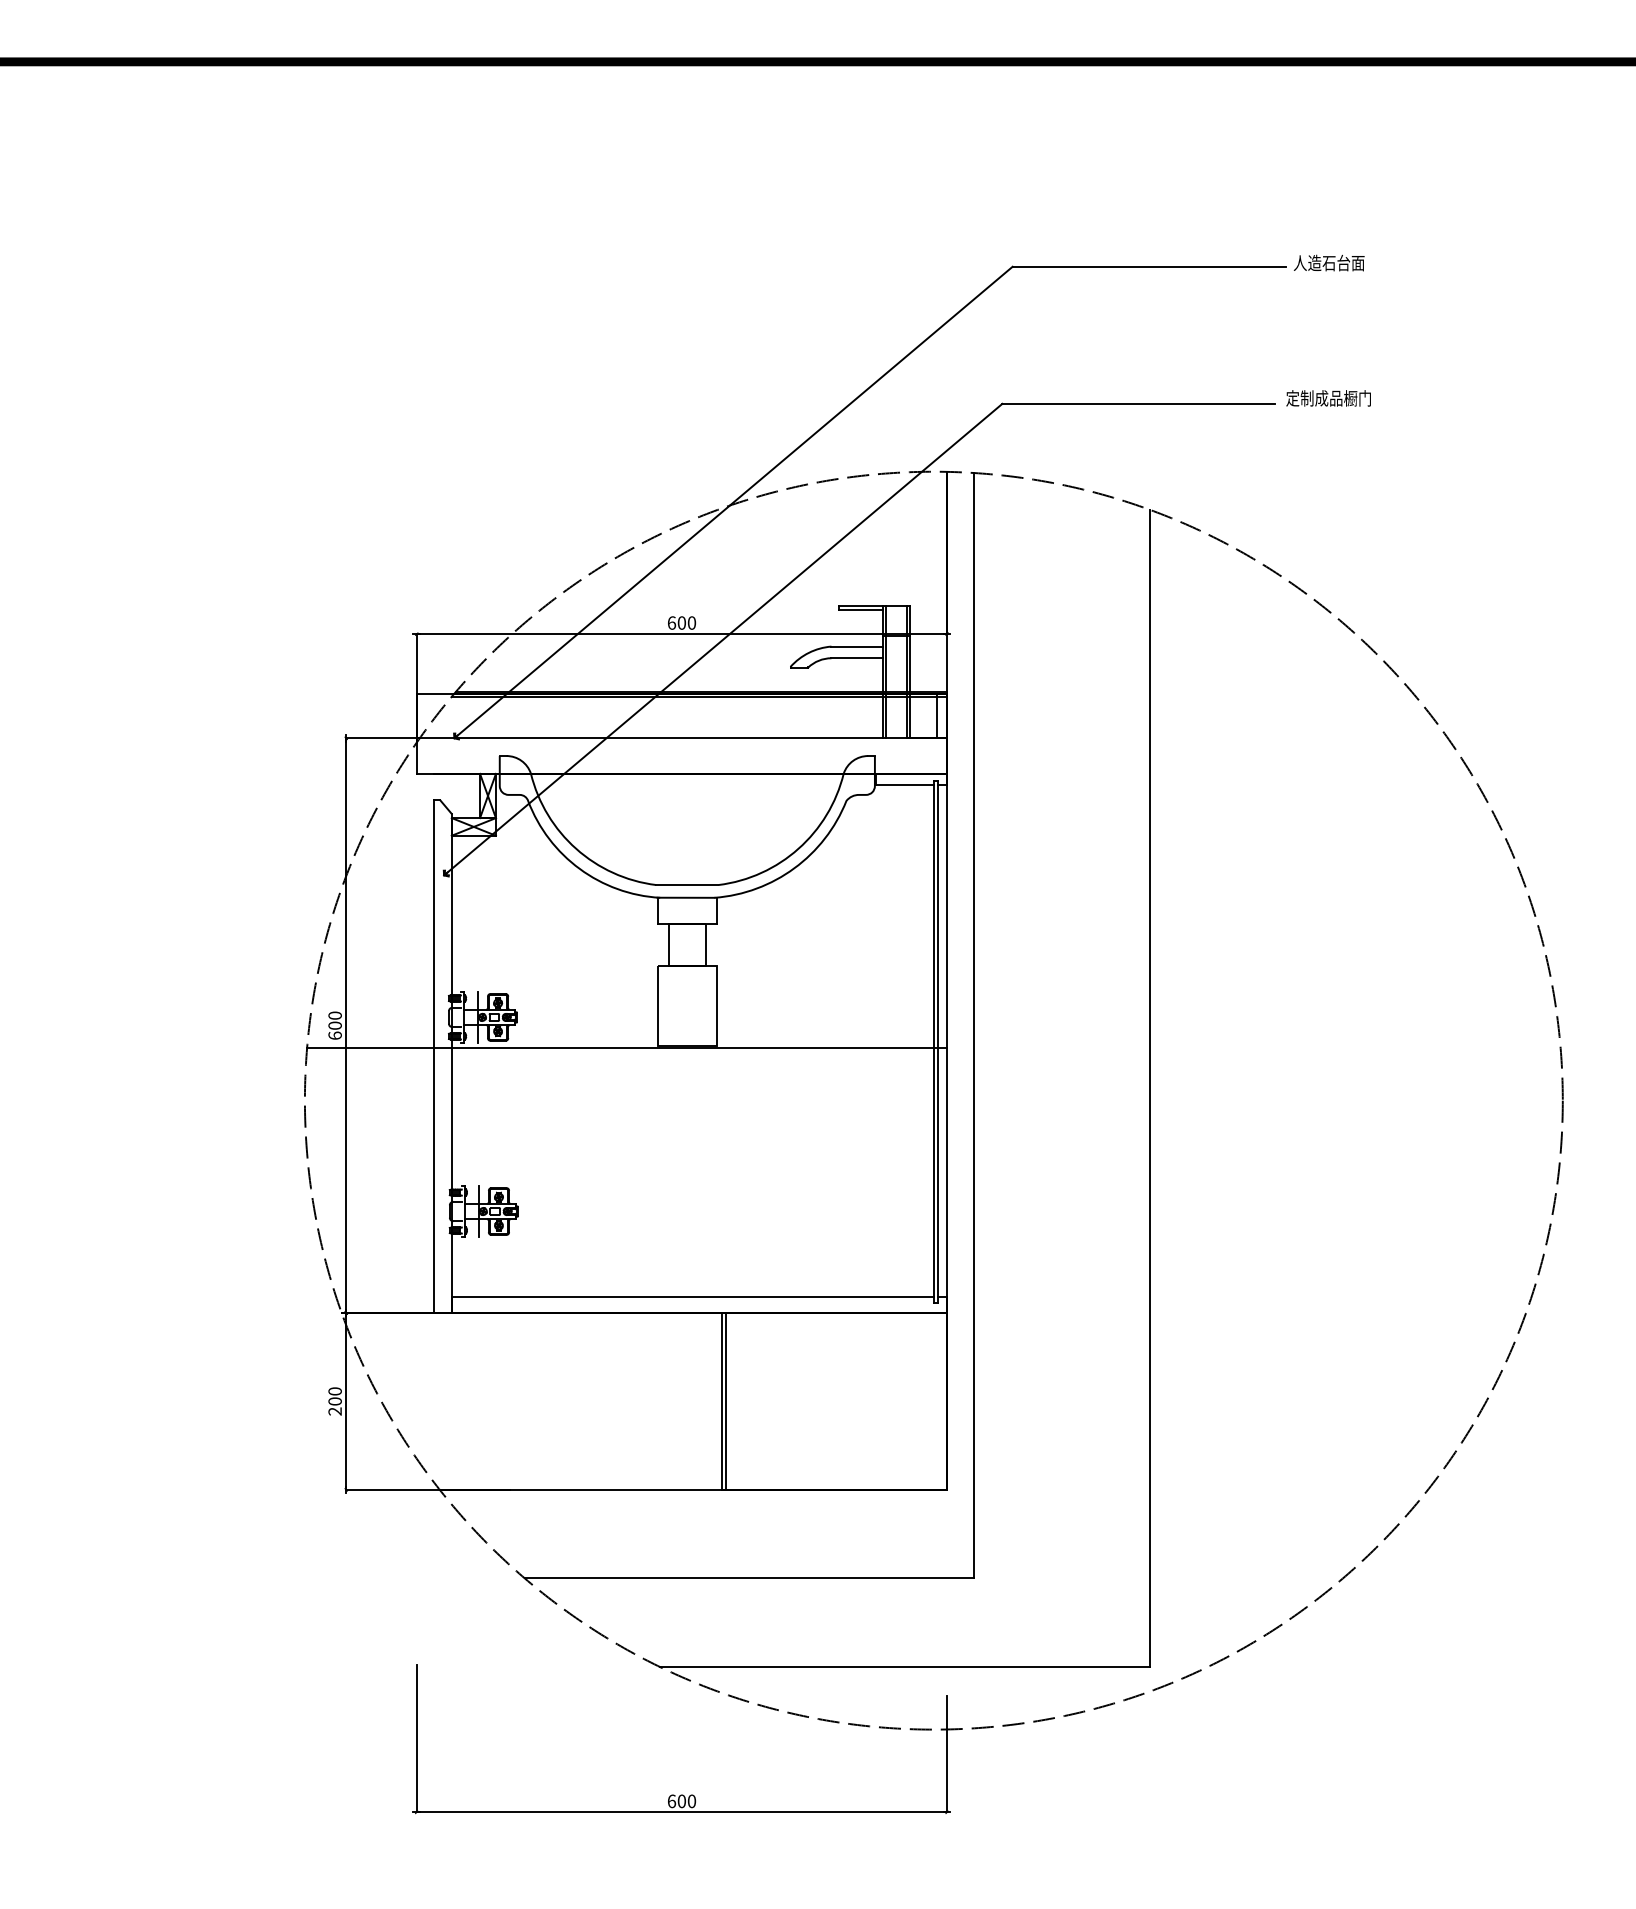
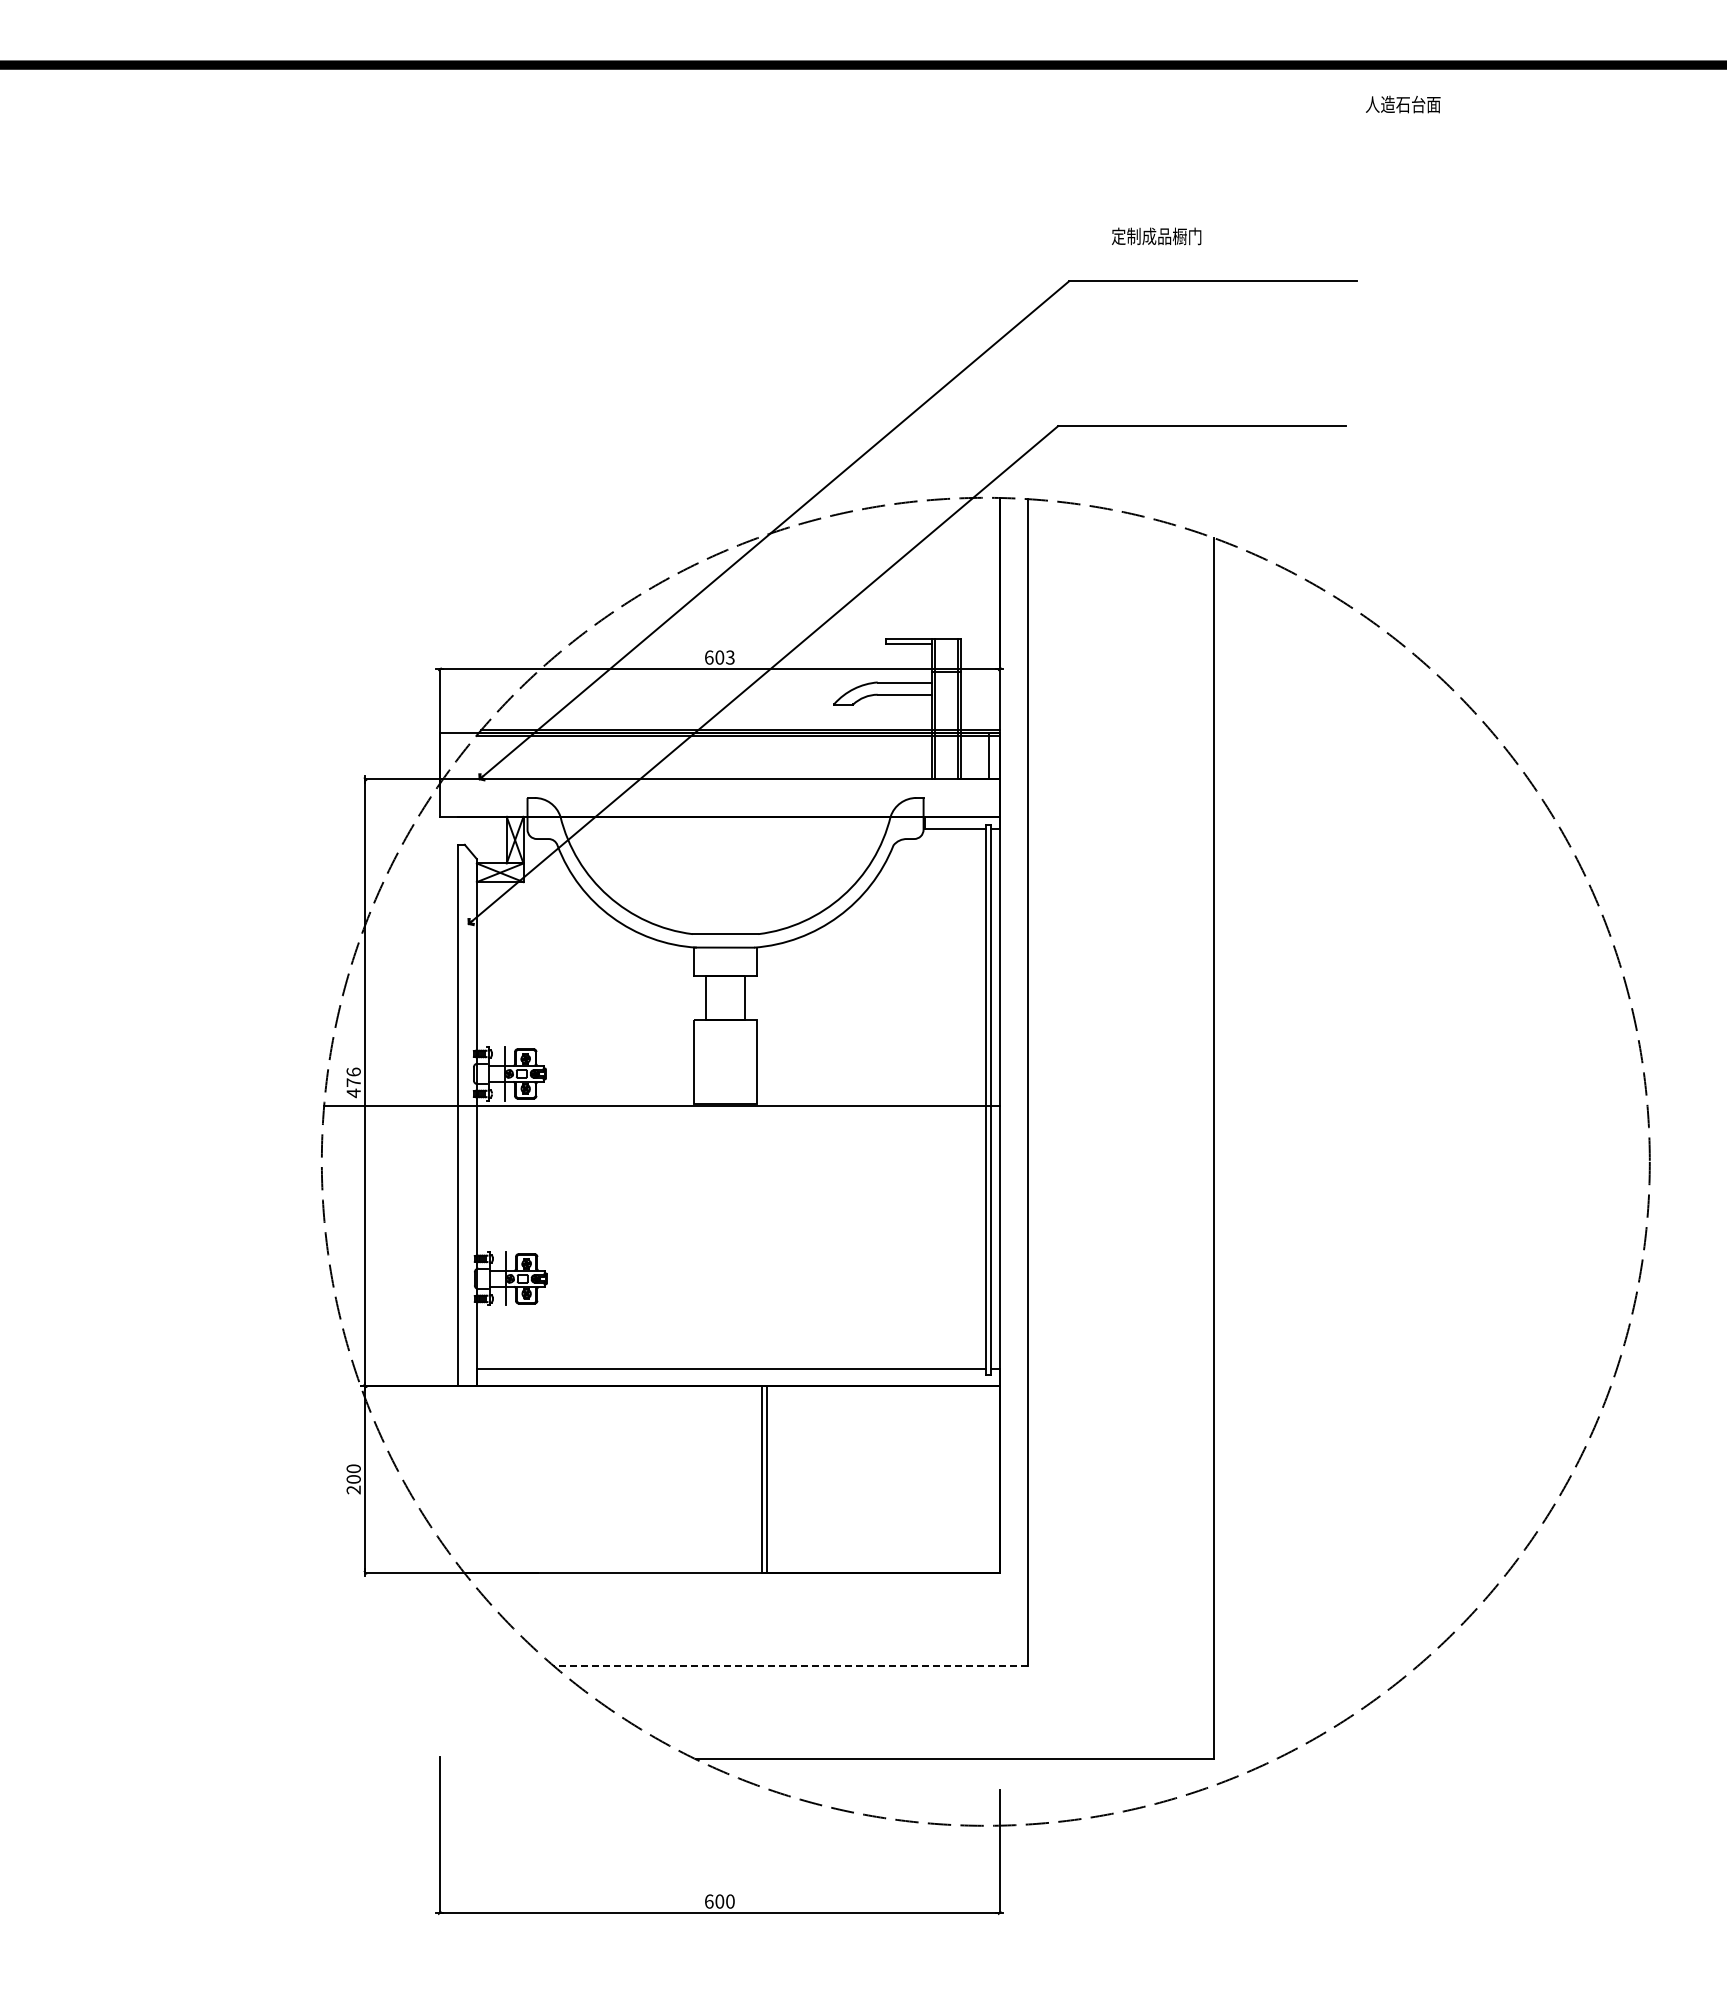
text: (1329, 263) -> (1403, 104), moved
text: (1328, 398) -> (1156, 236), moved
text: (692, 622) -> (730, 657), 600 -> 603
text: (334, 1025) -> (353, 1082), 600 -> 476
line: (748, 1578) -> (790, 1666), solid -> dashed

